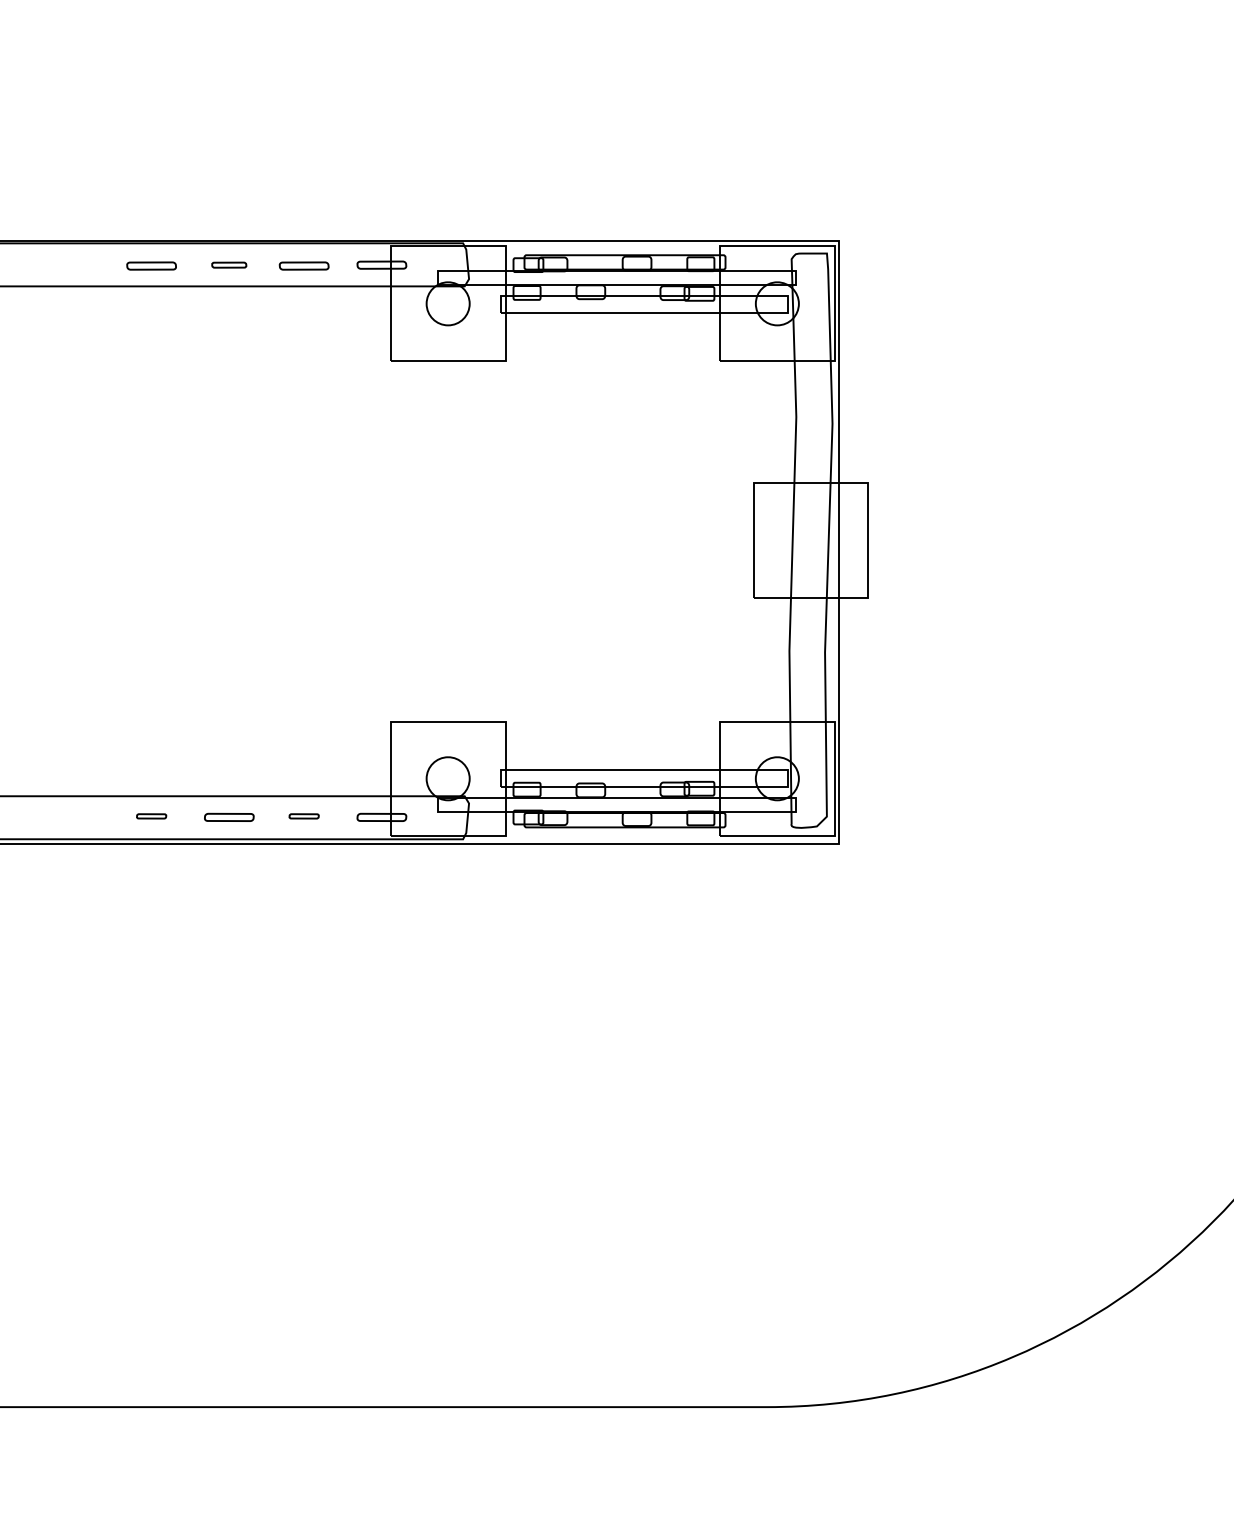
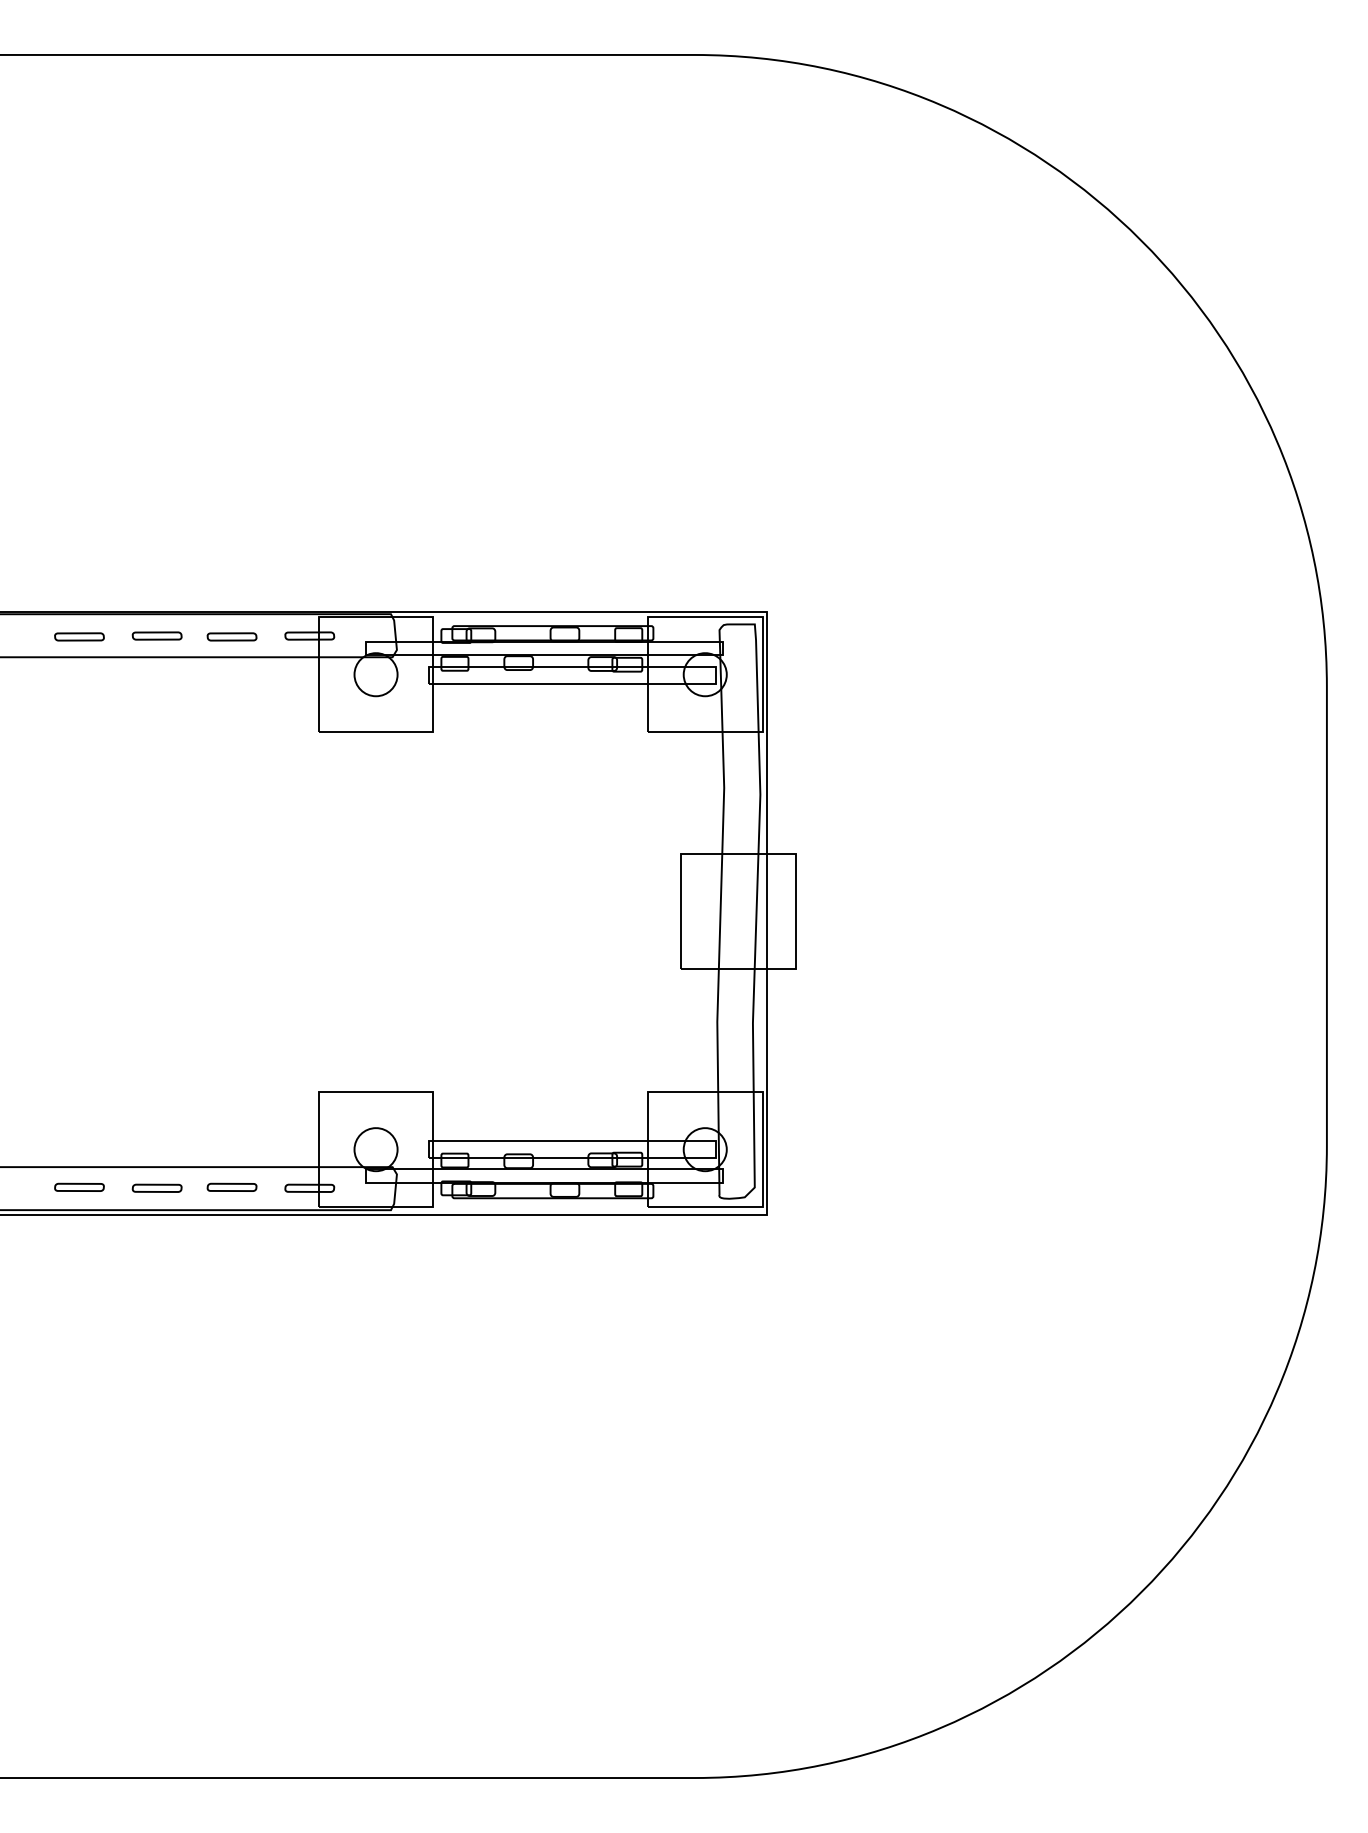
part: (228, 264) -> (156, 635), size x1.43
part: (151, 815) -> (79, 1186), size x1.67
part: (303, 815) -> (231, 1186), size x1.67

